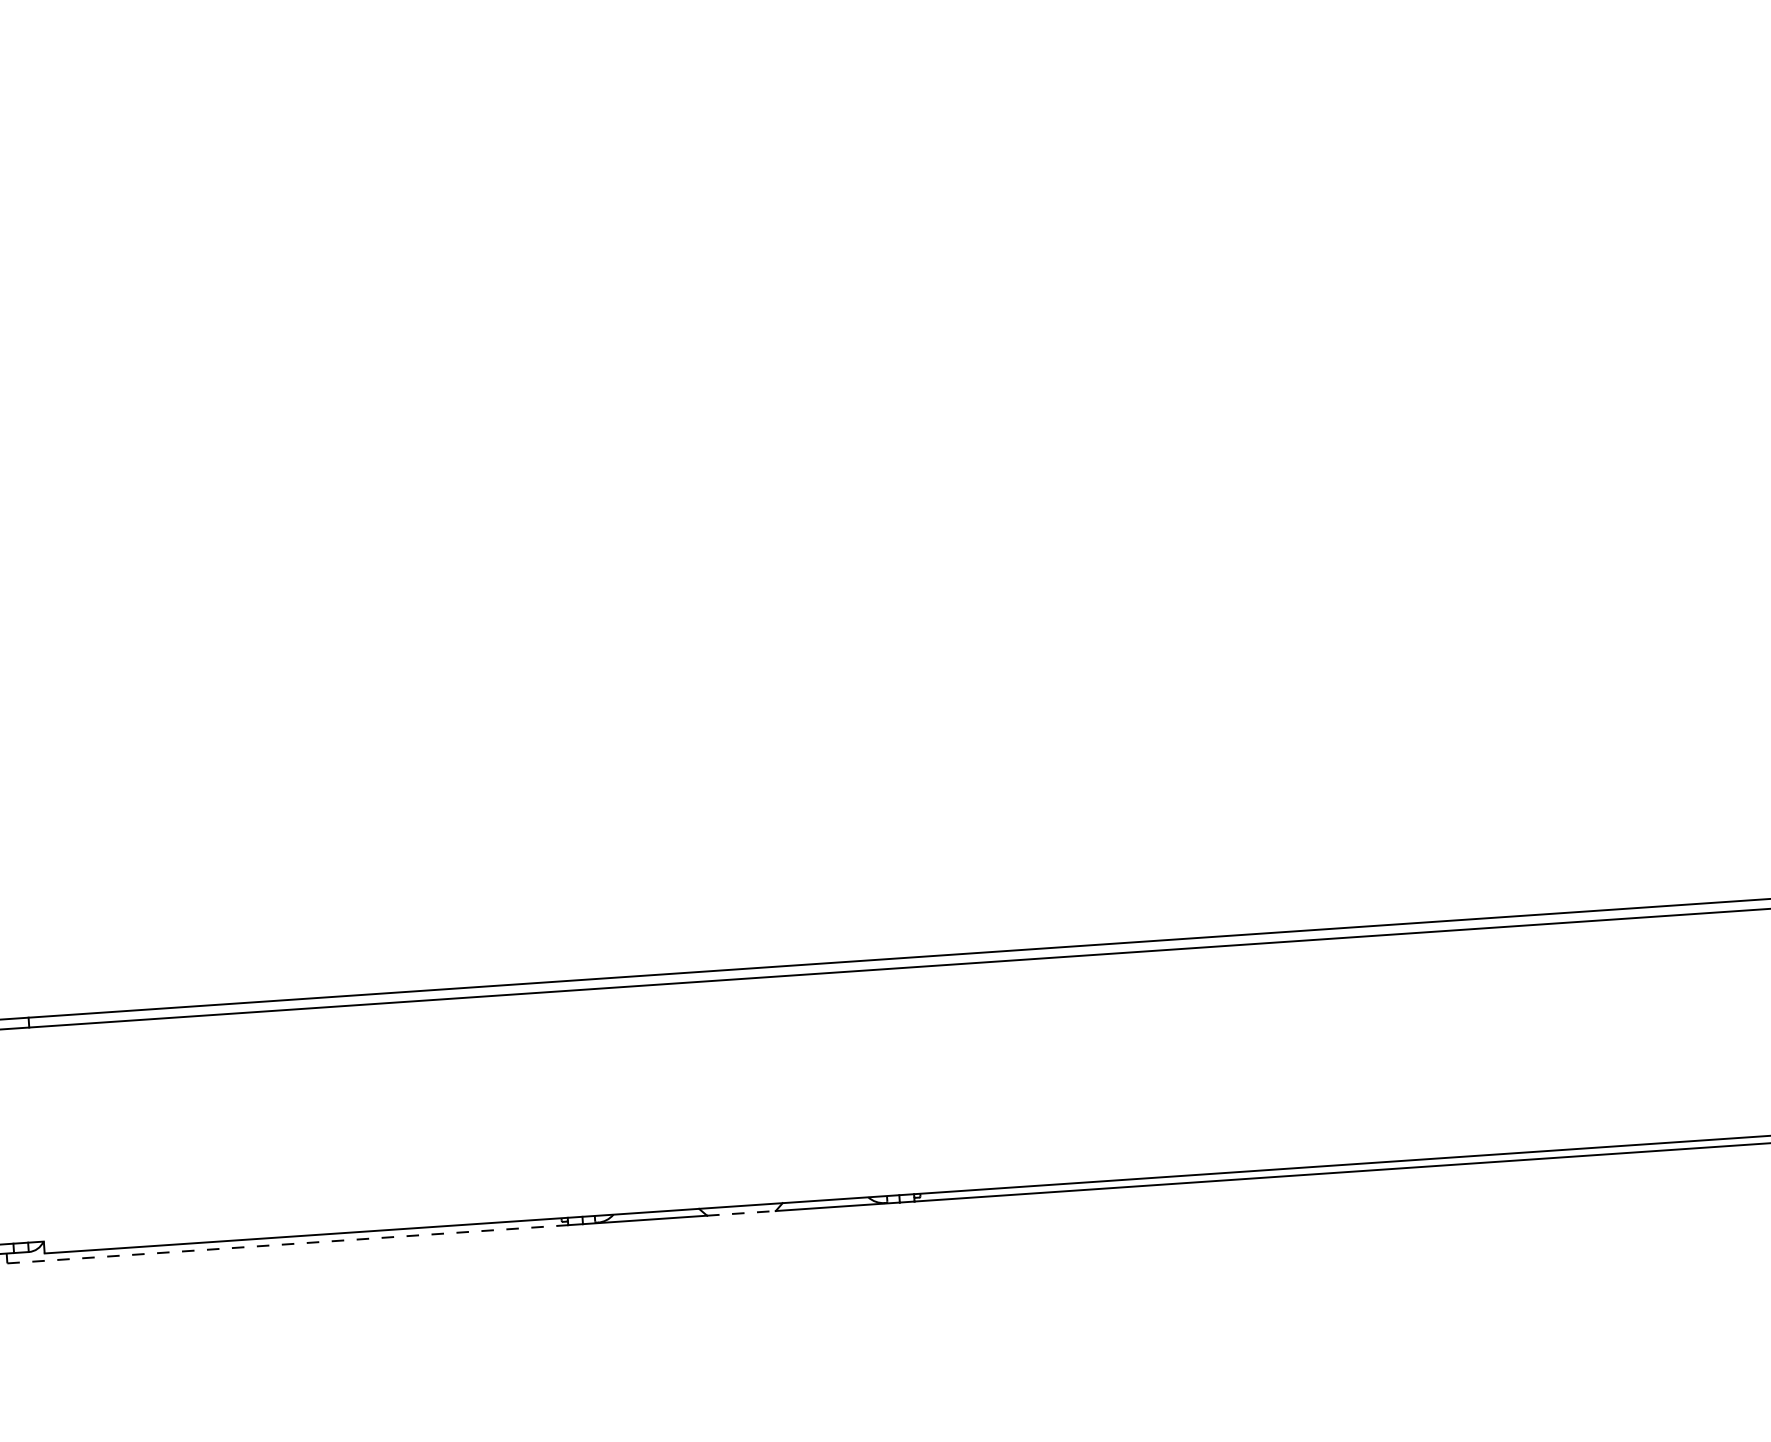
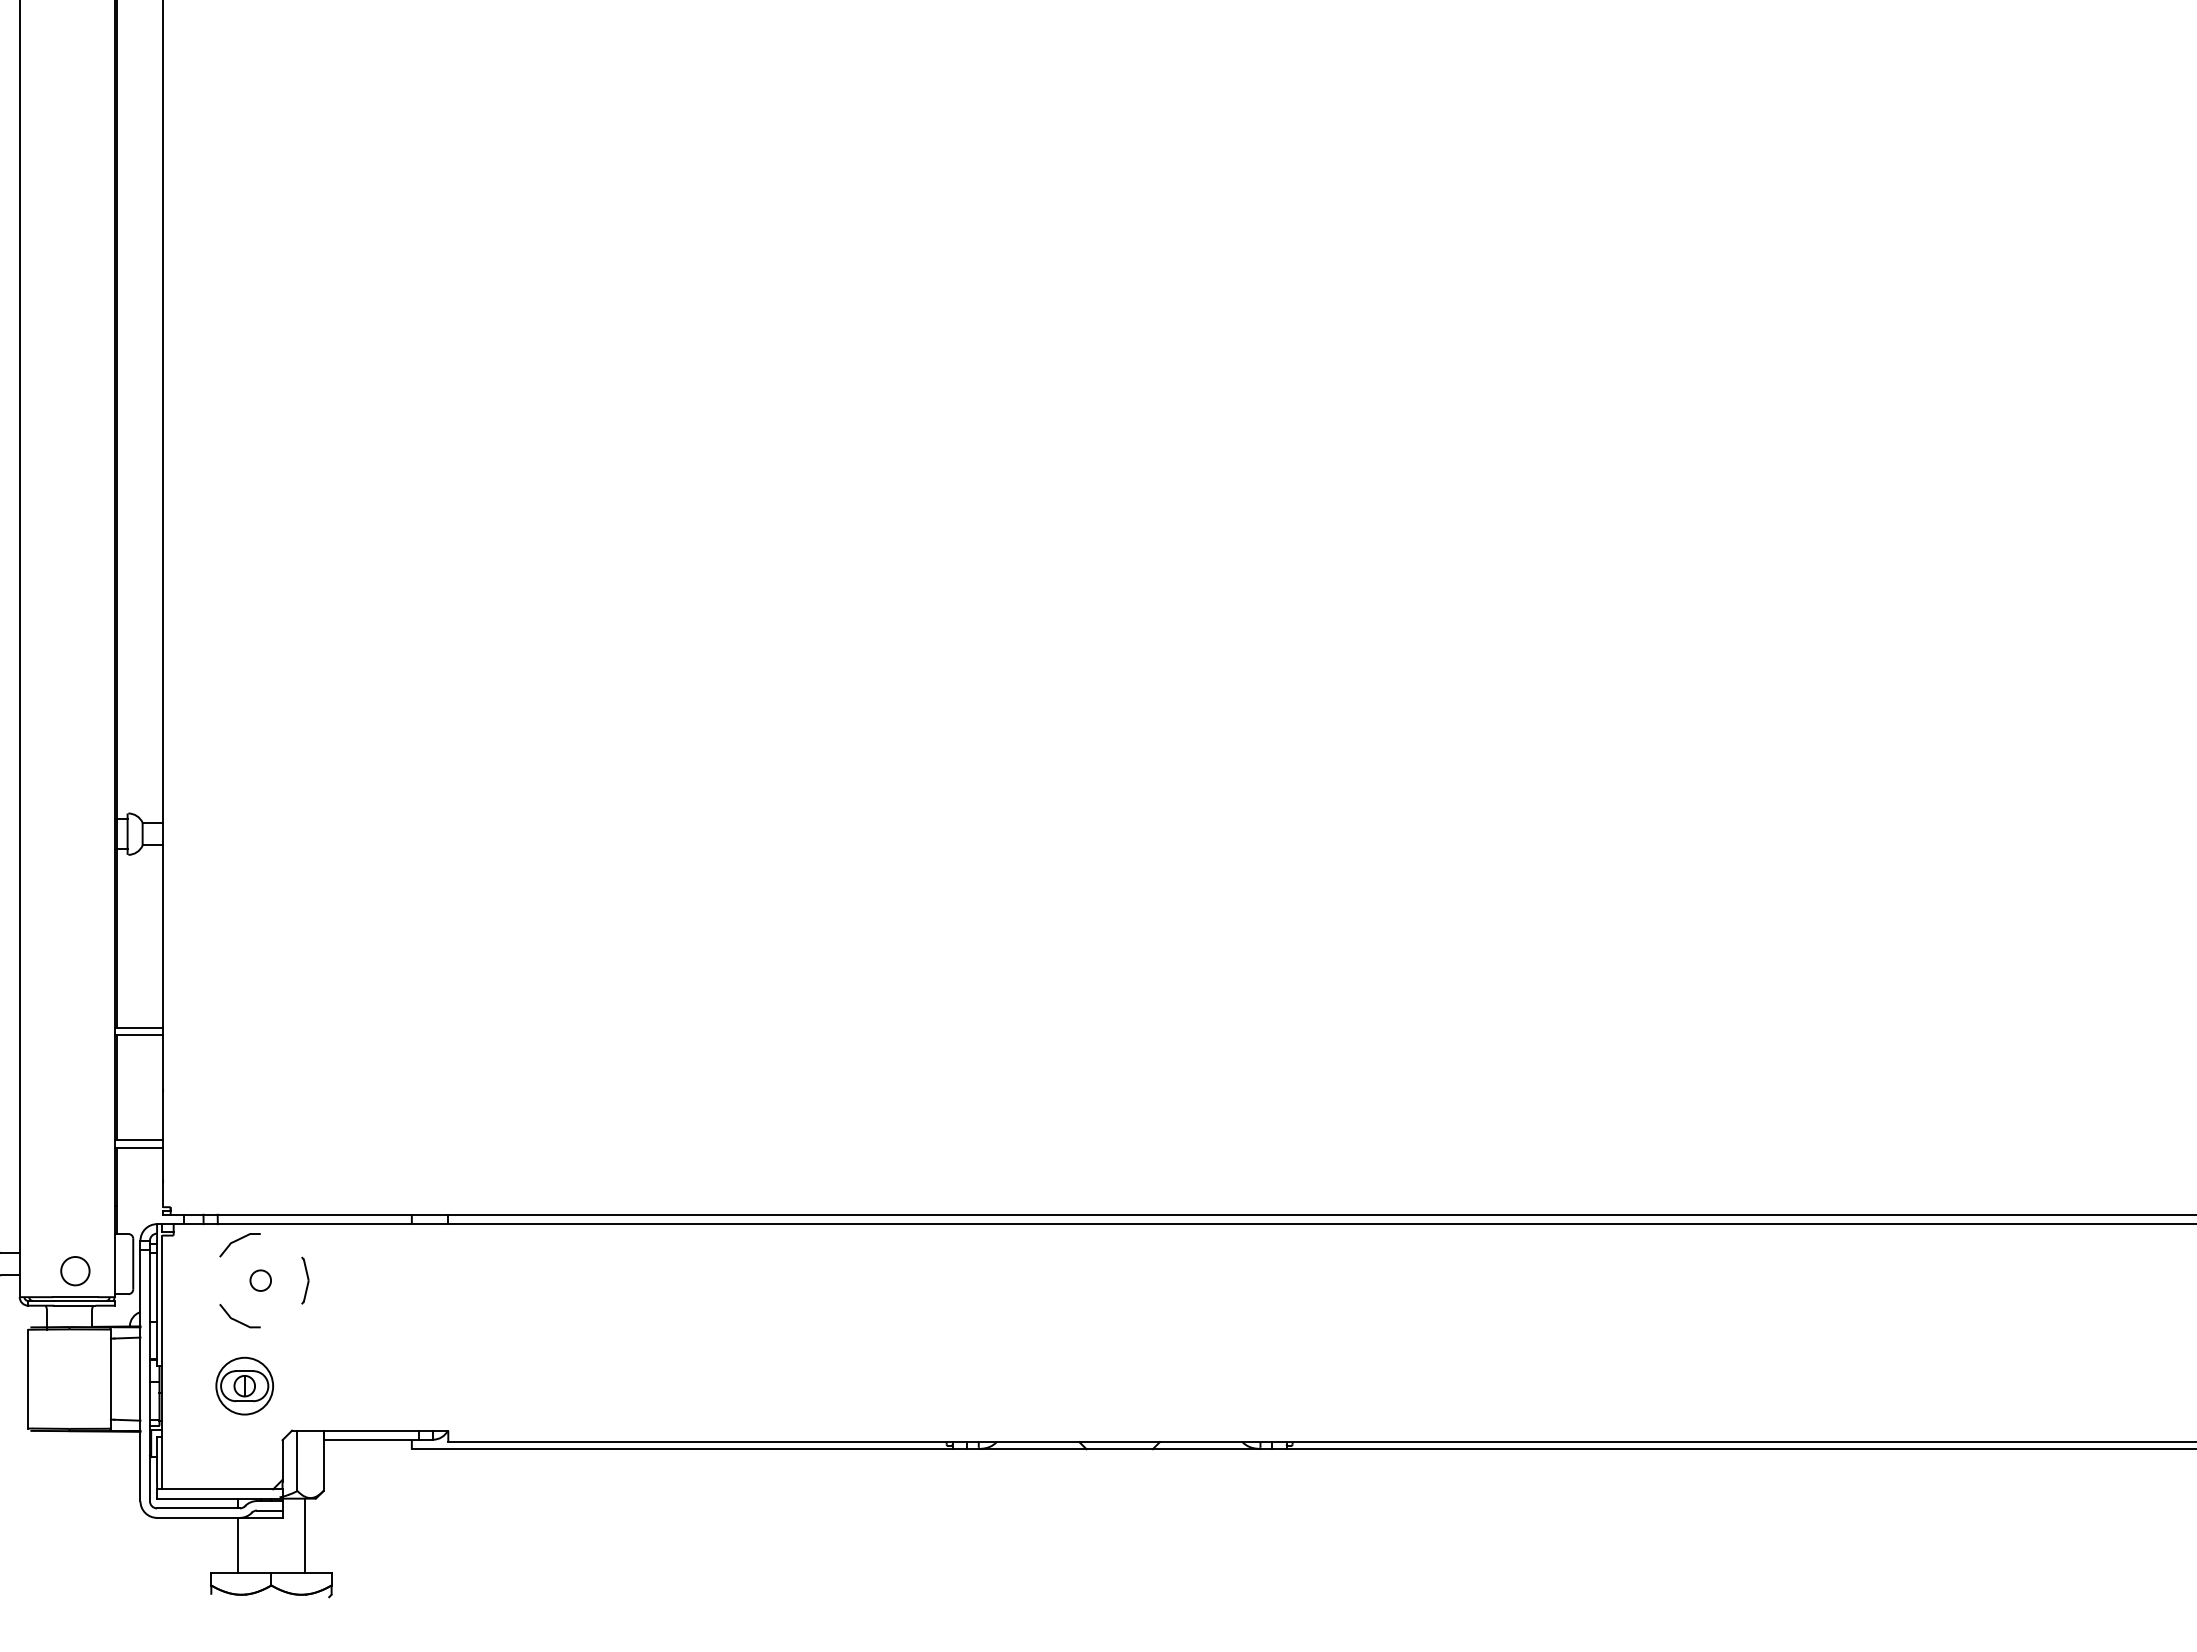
line: (742, 1213) -> (1120, 1449), dashed -> solid
line: (288, 1244) -> (682, 1449), dashed -> solid

